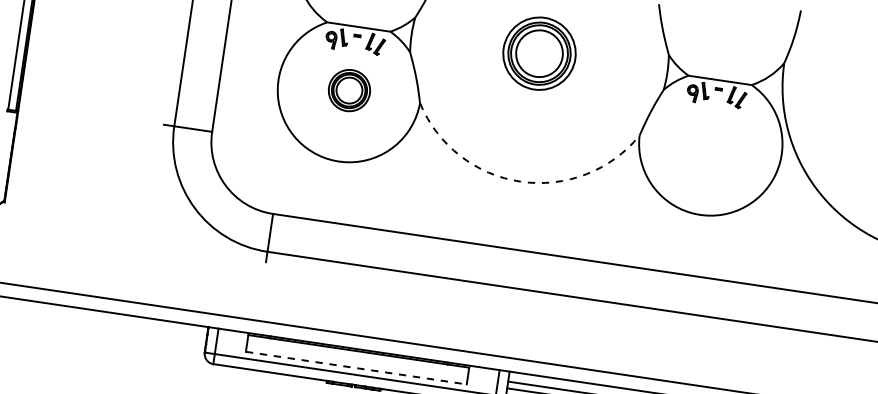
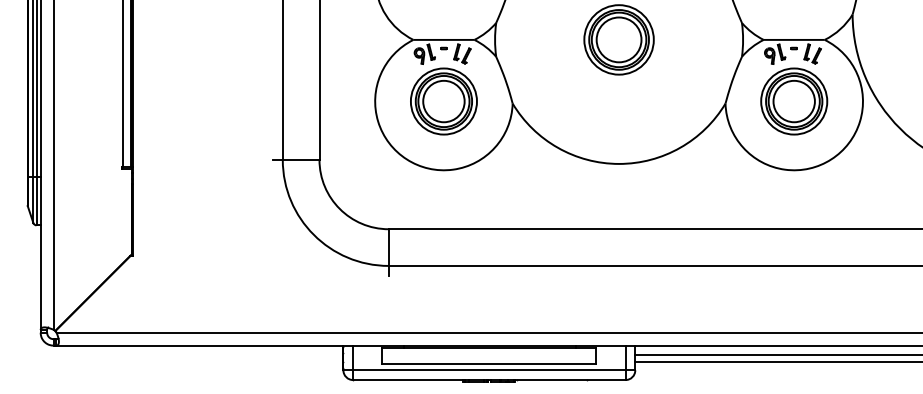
part: (348, 90) -> (443, 101), size x1.67
part: (711, 143) -> (794, 101), added
arc: (521, 181) -> (619, 163), dashed -> solid
line: (356, 367) -> (489, 363), dashed -> solid

